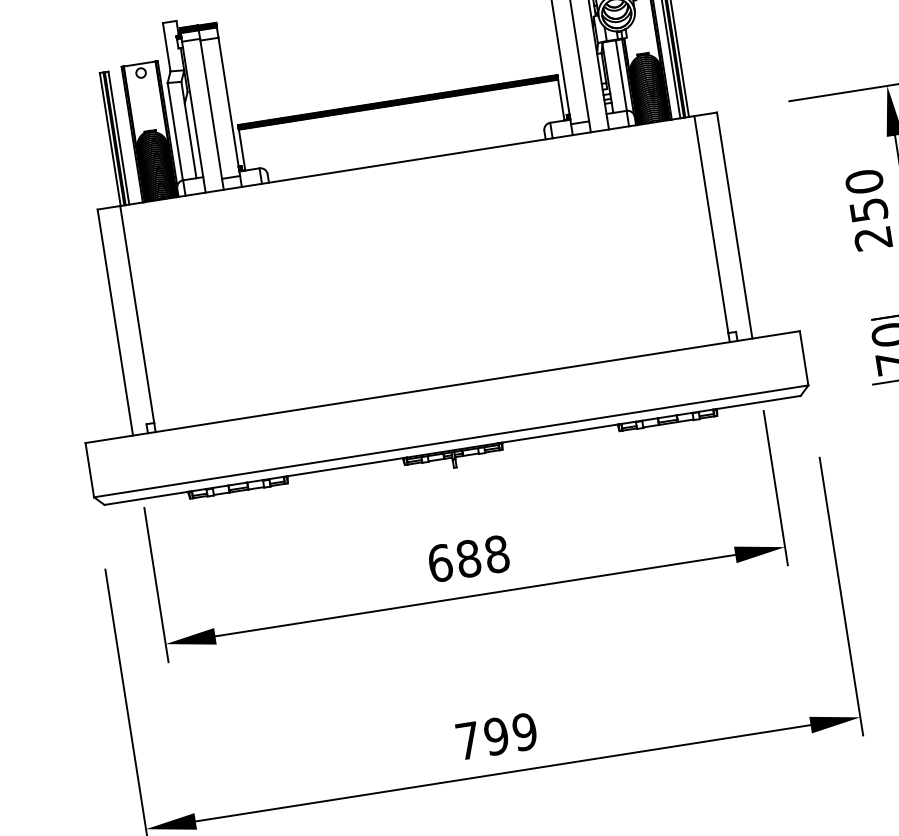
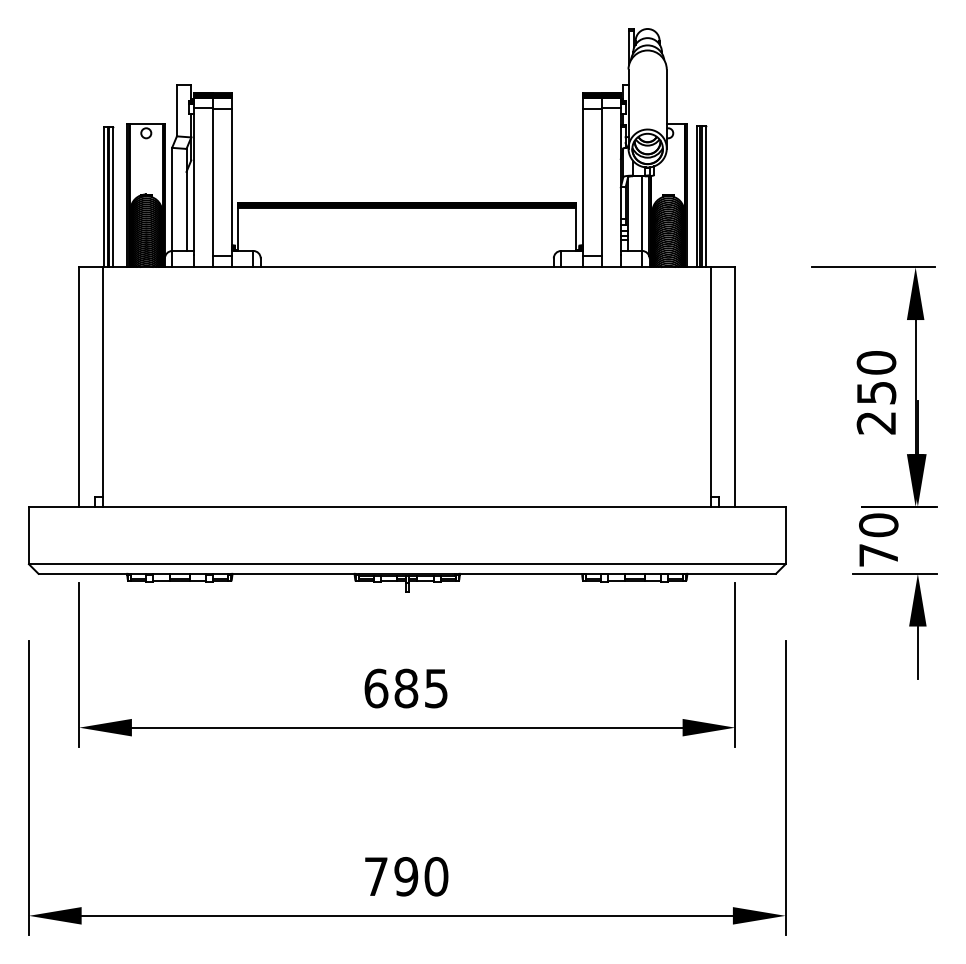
text: (497, 554) -> (436, 688), 688 -> 685
text: (524, 731) -> (436, 876), 799 -> 790

